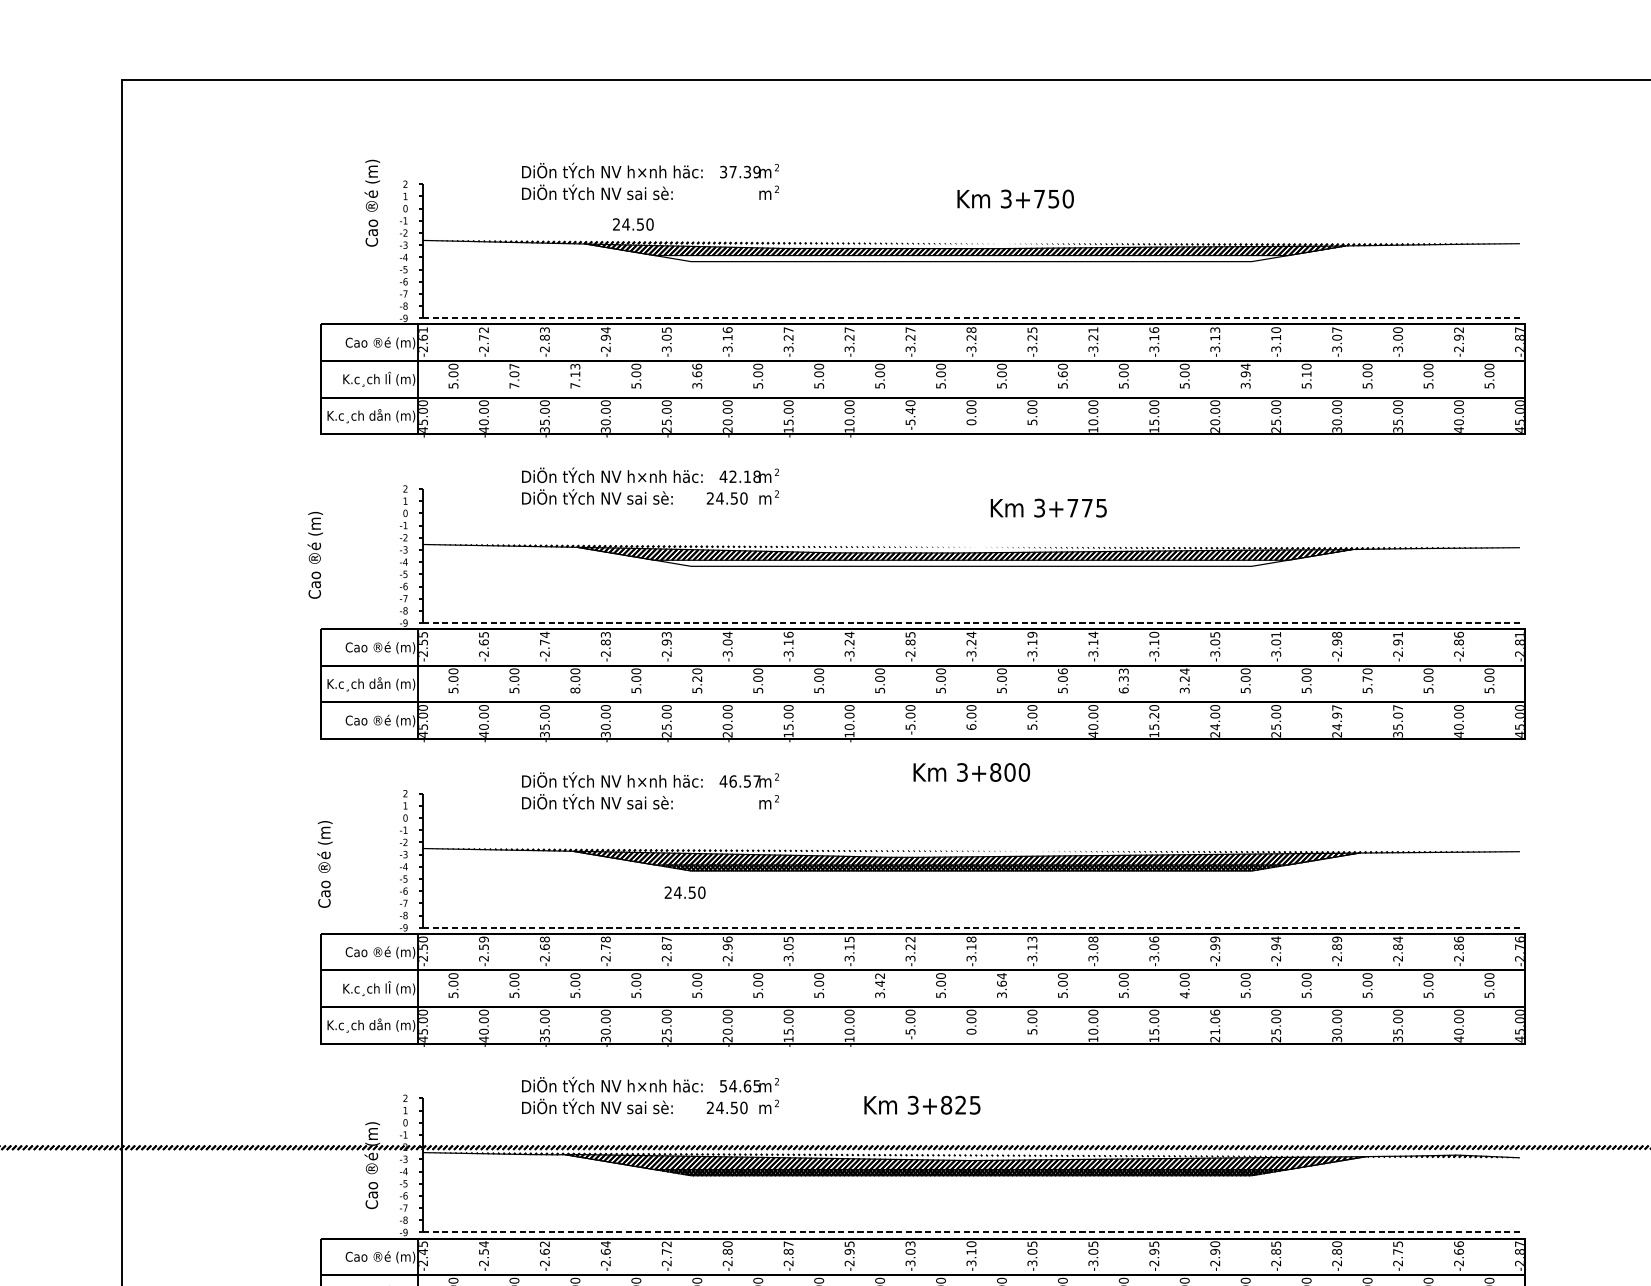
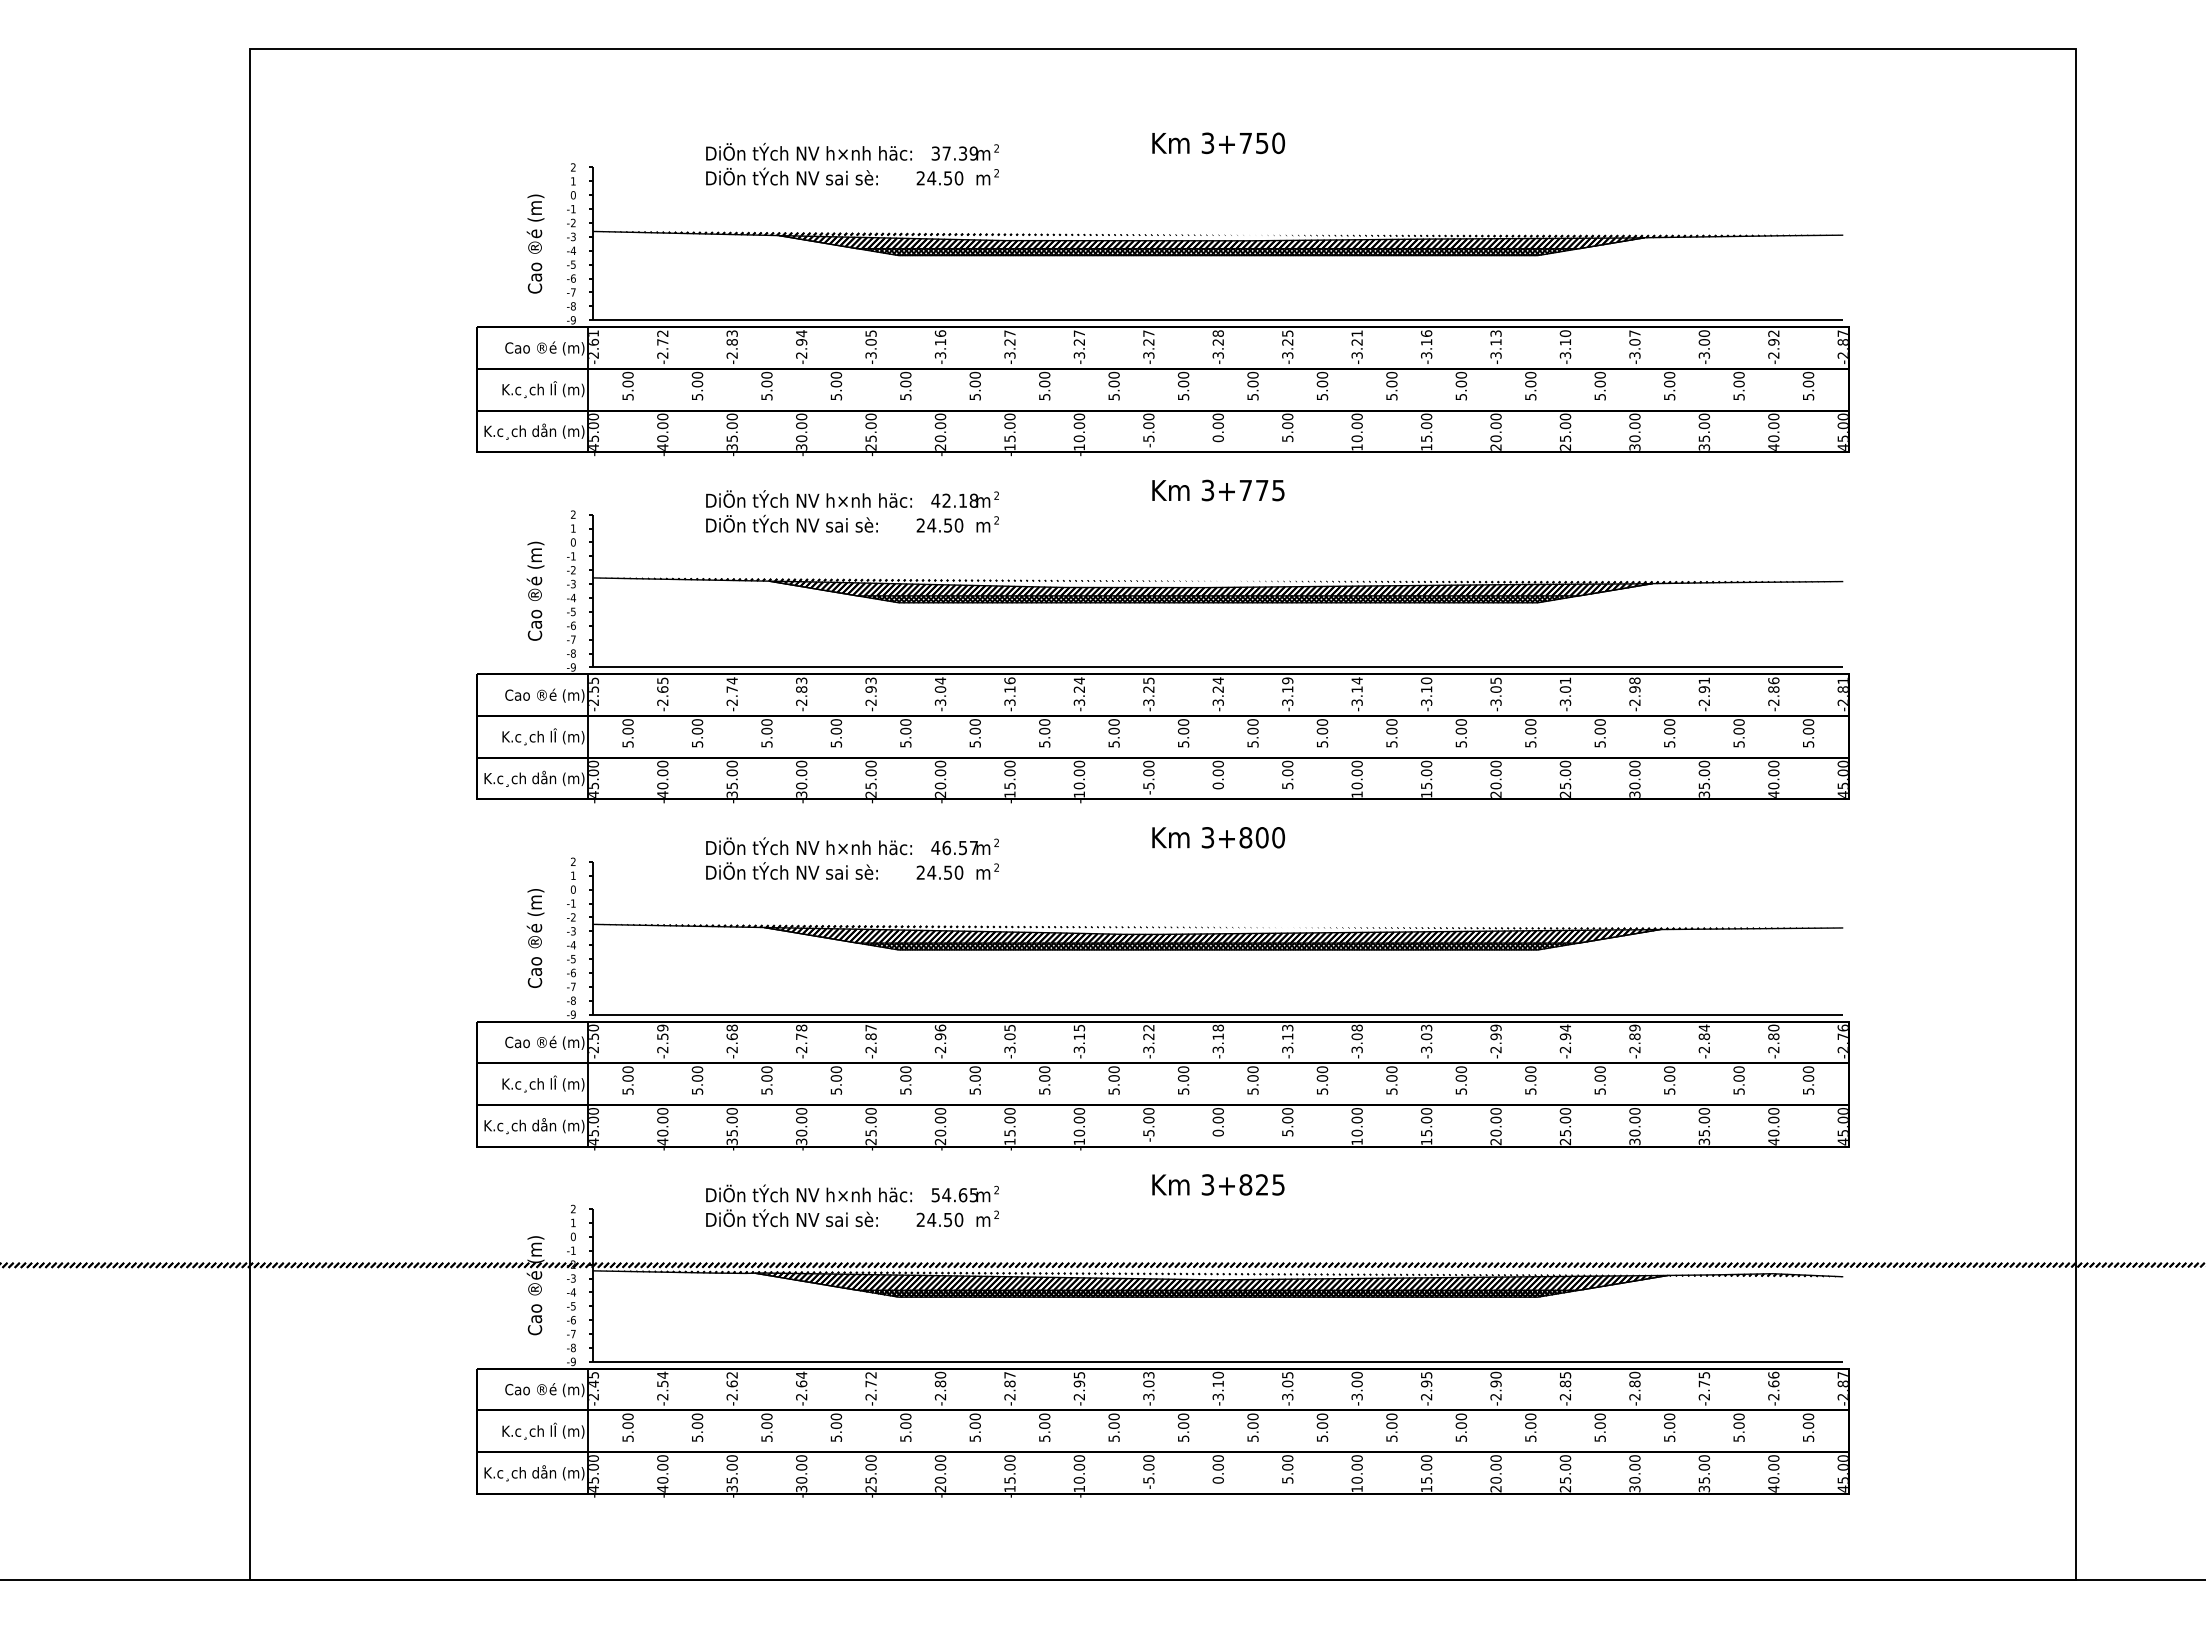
text: (1015, 199) -> (1218, 143), moved
text: (372, 202) -> (535, 243), moved
text: (632, 224) -> (939, 178), moved
hatch: (971, 258) -> (1218, 251), added
line: (971, 318) -> (1218, 320), dashed -> solid
text: (1062, 373) -> (1321, 383), 5.60 -> 5.00
text: (1306, 373) -> (1599, 383), 5.10 -> 5.00
text: (514, 375) -> (697, 385), 7.07 -> 5.00
text: (574, 375) -> (766, 385), 7.13 -> 5.00
text: (696, 375) -> (905, 385), 3.66 -> 5.00
text: (1245, 375) -> (1530, 385), 3.94 -> 5.00
text: (910, 410) -> (1148, 425), -5.40 -> -5.00
text: (1048, 508) -> (1218, 490), moved
text: (315, 554) -> (535, 590), moved
hatch: (970, 562) -> (1217, 598), added
line: (971, 623) -> (1218, 667), dashed -> solid
text: (910, 647) -> (1148, 695), -2.85 -> -3.25
text: (1062, 671) -> (1321, 722), 5.06 -> 5.00
text: (696, 678) -> (905, 730), 5.20 -> 5.00
text: (1367, 678) -> (1669, 730), 5.70 -> 5.00
text: (1123, 681) -> (1391, 733), 6.33 -> 5.00
text: (1184, 681) -> (1460, 733), 3.24 -> 5.00
text: (359, 683) -> (520, 736), K.c¸ch dån (m) -> K.c¸ch lÎ (m)
text: (574, 690) -> (766, 744), 8.00 -> 5.00
text: (1398, 707) -> (1704, 763), 35.07 -> 35.00
text: (1154, 715) -> (1426, 772), 15.20 -> 15.00
text: (359, 720) -> (520, 778), Cao ®é (m) -> K.c¸ch dån (m)
text: (1336, 720) -> (1634, 778), 24.97 -> 30.00
text: (970, 726) -> (1217, 785), 6.00 -> 0.00
text: (1214, 726) -> (1495, 785), 24.00 -> 20.00
text: (1092, 734) -> (1356, 794), 40.00 -> 10.00
text: (324, 864) -> (535, 938), moved
text: (684, 892) -> (939, 872), moved
line: (971, 927) -> (1218, 1014), dashed -> solid
text: (1154, 939) -> (1426, 1027), -3.06 -> -3.03
text: (1458, 939) -> (1773, 1027), -2.86 -> -2.80
text: (879, 985) -> (1113, 1080), 3.42 -> 5.00
text: (1001, 985) -> (1252, 1080), 3.64 -> 5.00
text: (1184, 995) -> (1461, 1091), 4.00 -> 5.00
text: (1214, 1022) -> (1495, 1122), 21.06 -> 20.00
text: (922, 1104) -> (1218, 1184), moved
line: (971, 1232) -> (1218, 1361), dashed -> solid
text: (1092, 1243) -> (1356, 1374), -3.05 -> -3.00

